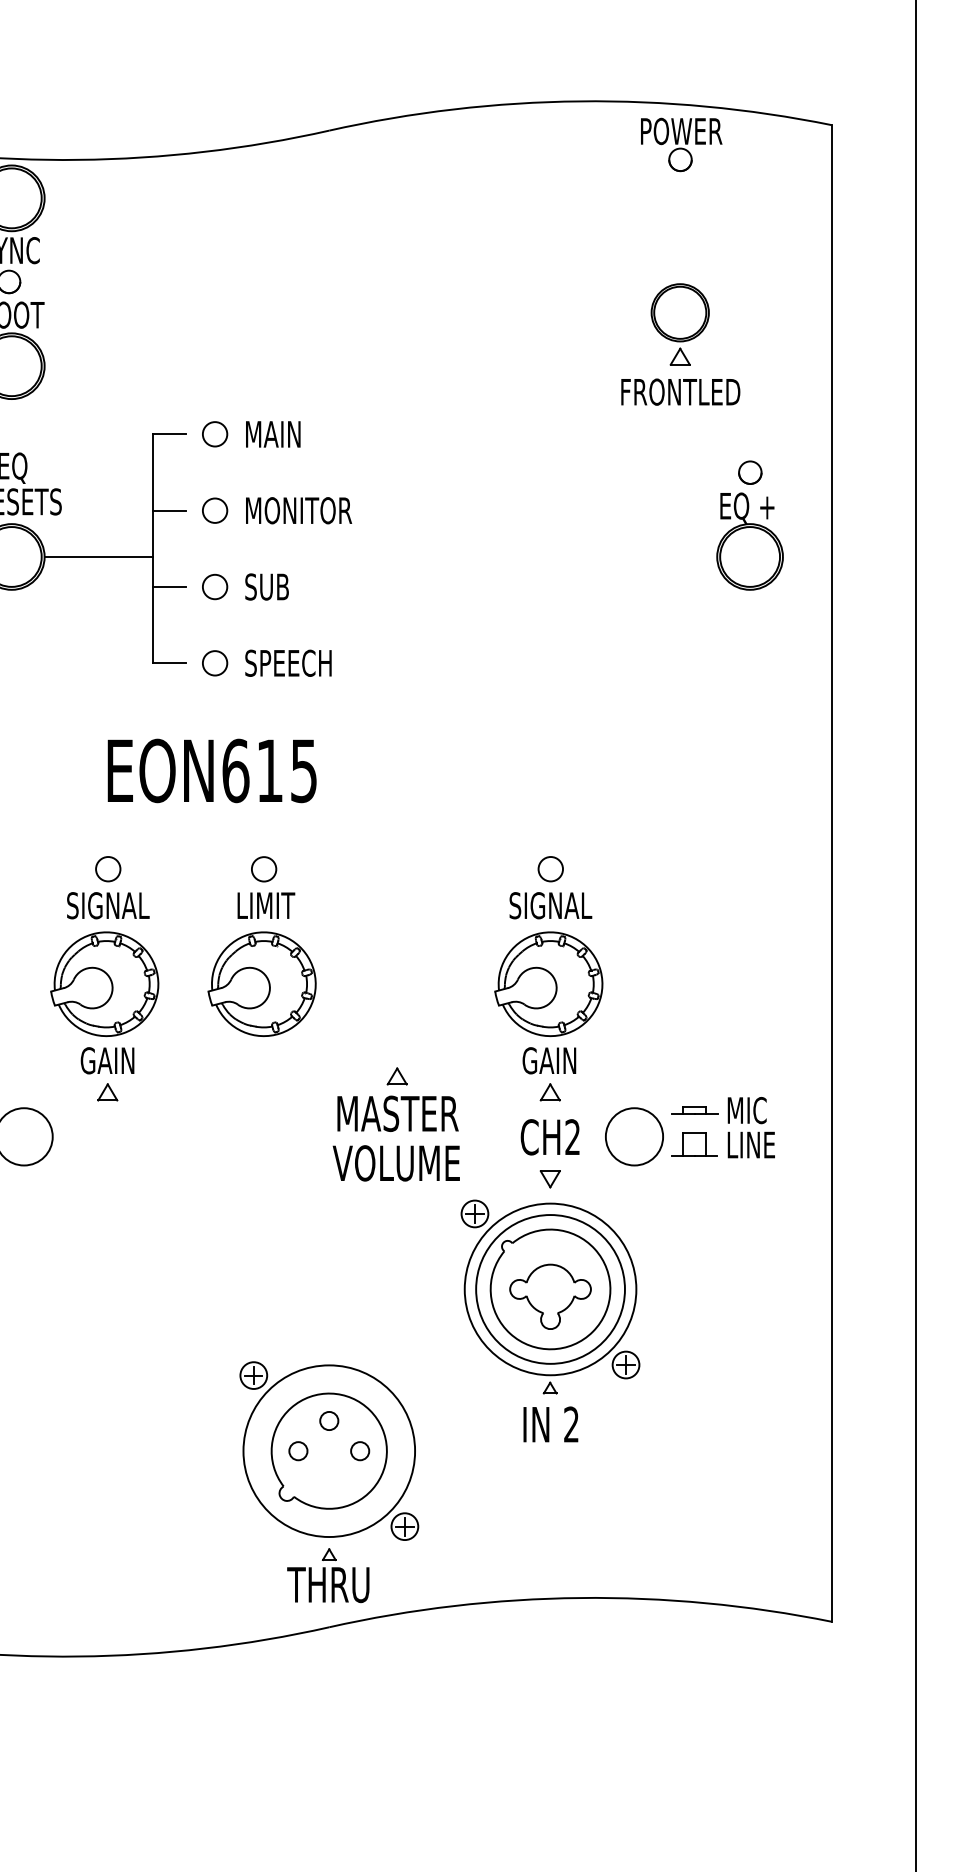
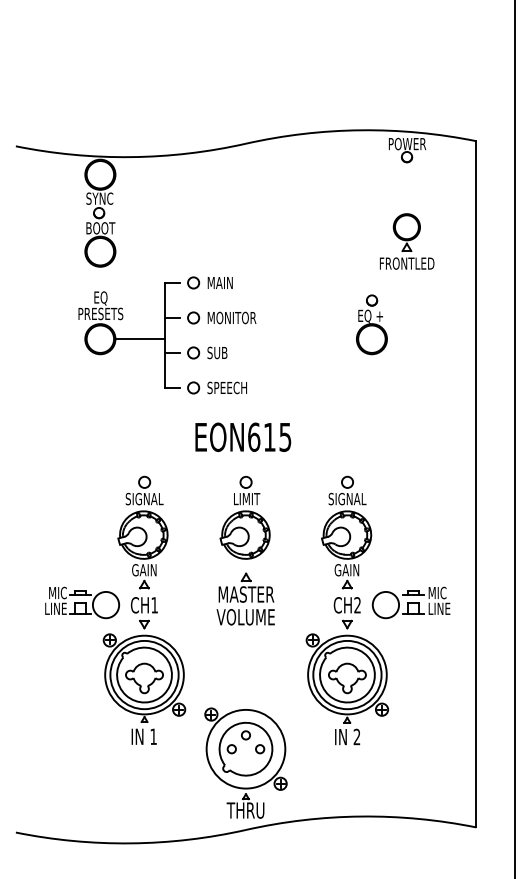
part: (749, 524) -> (371, 324), moved
text: (212, 769) -> (243, 436), moved
part: (260, 945) -> (244, 517), moved
part: (395, 1122) -> (245, 598), moved
part: (107, 1279) -> (144, 670), added

